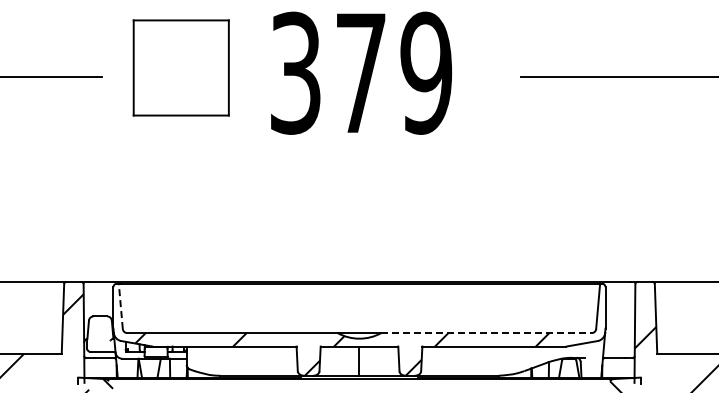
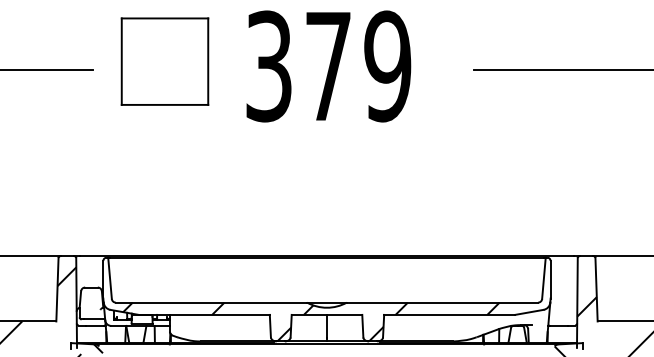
line: (120, 306) -> (109, 278), dashed -> solid
line: (487, 333) -> (443, 303), dashed -> solid

